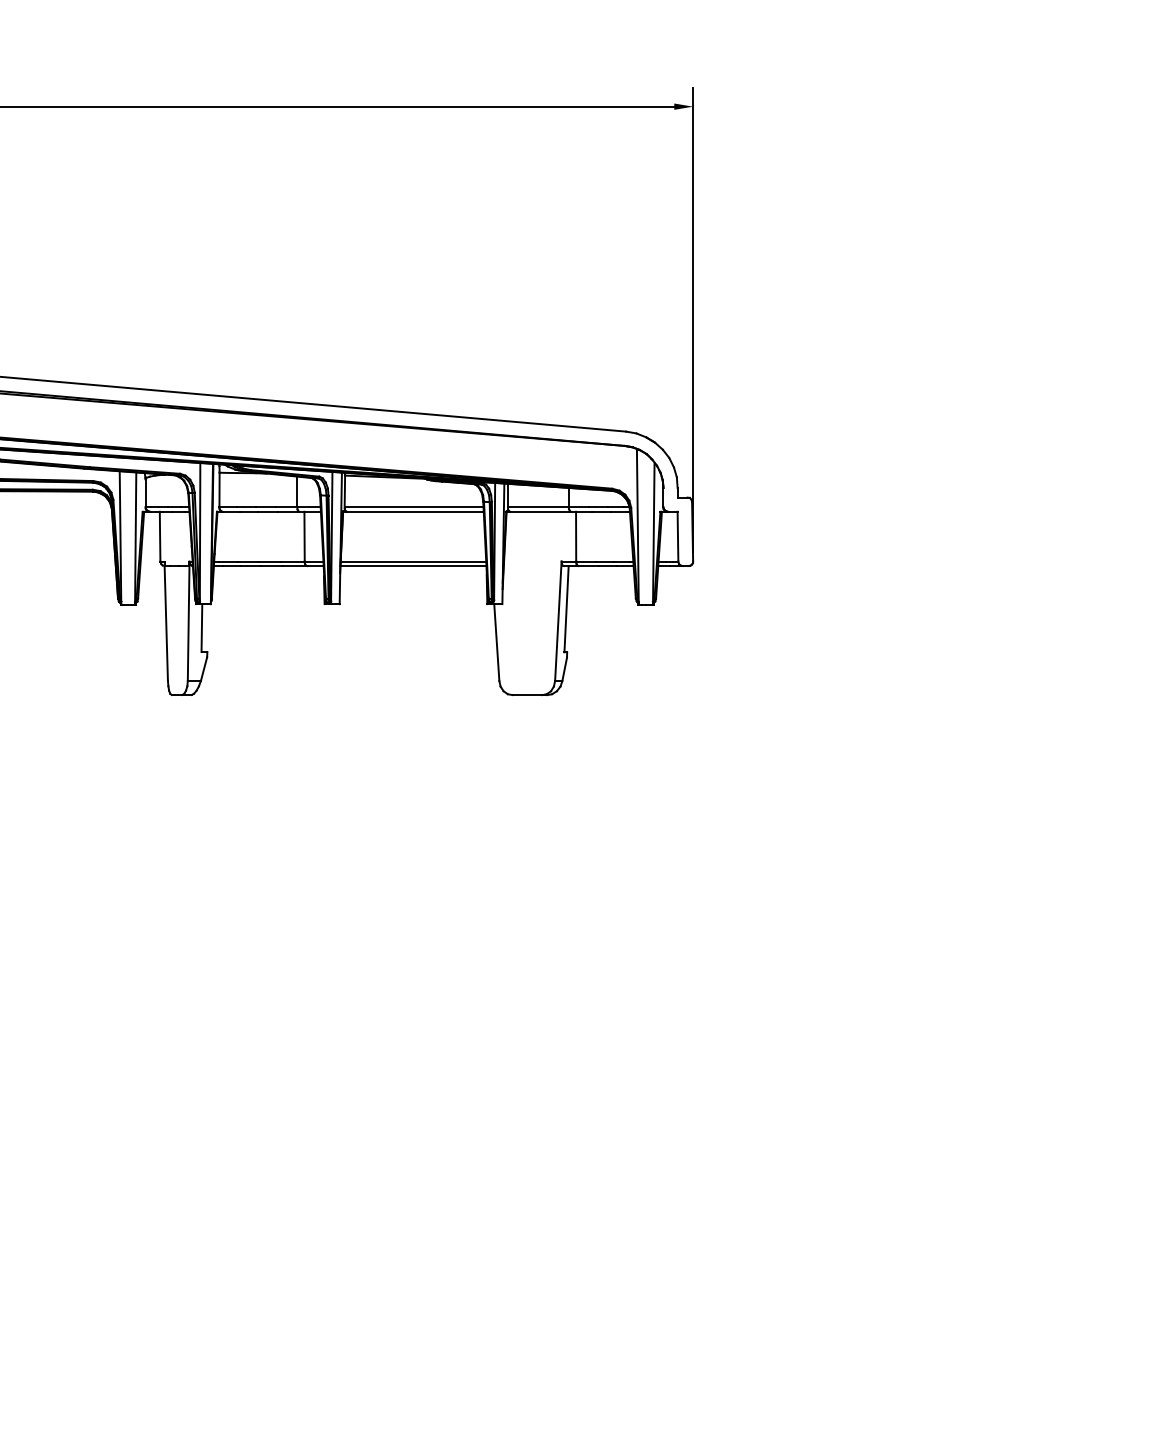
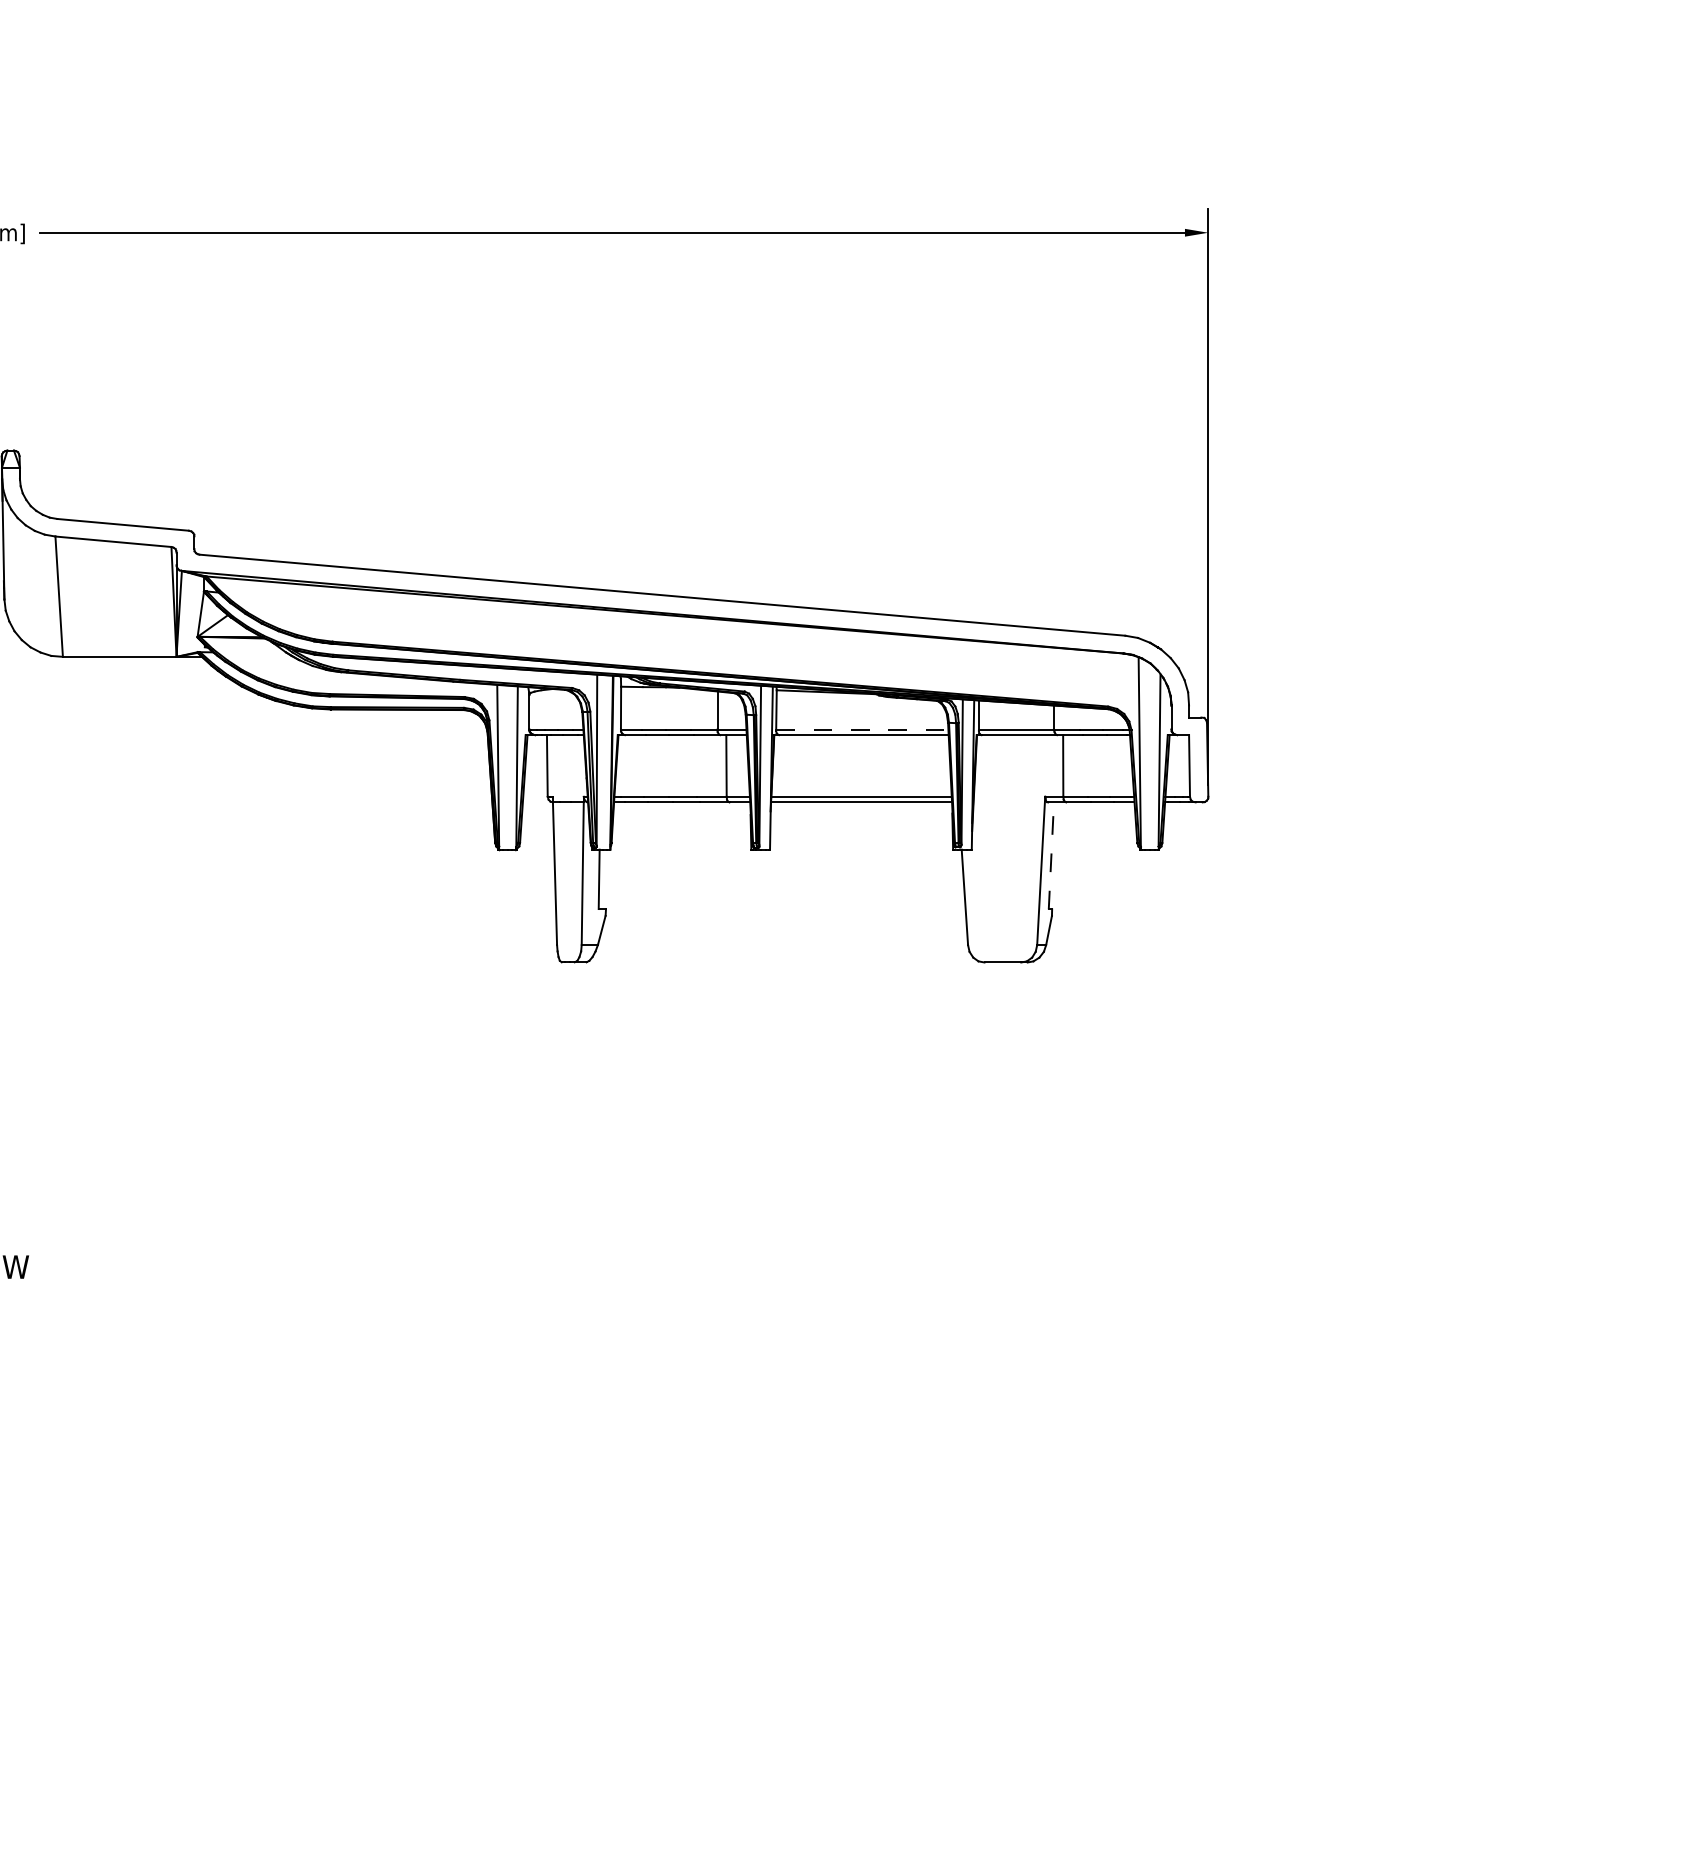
line: (414, 507) -> (862, 729), solid -> dashed
line: (566, 608) -> (1051, 855), solid -> dashed

